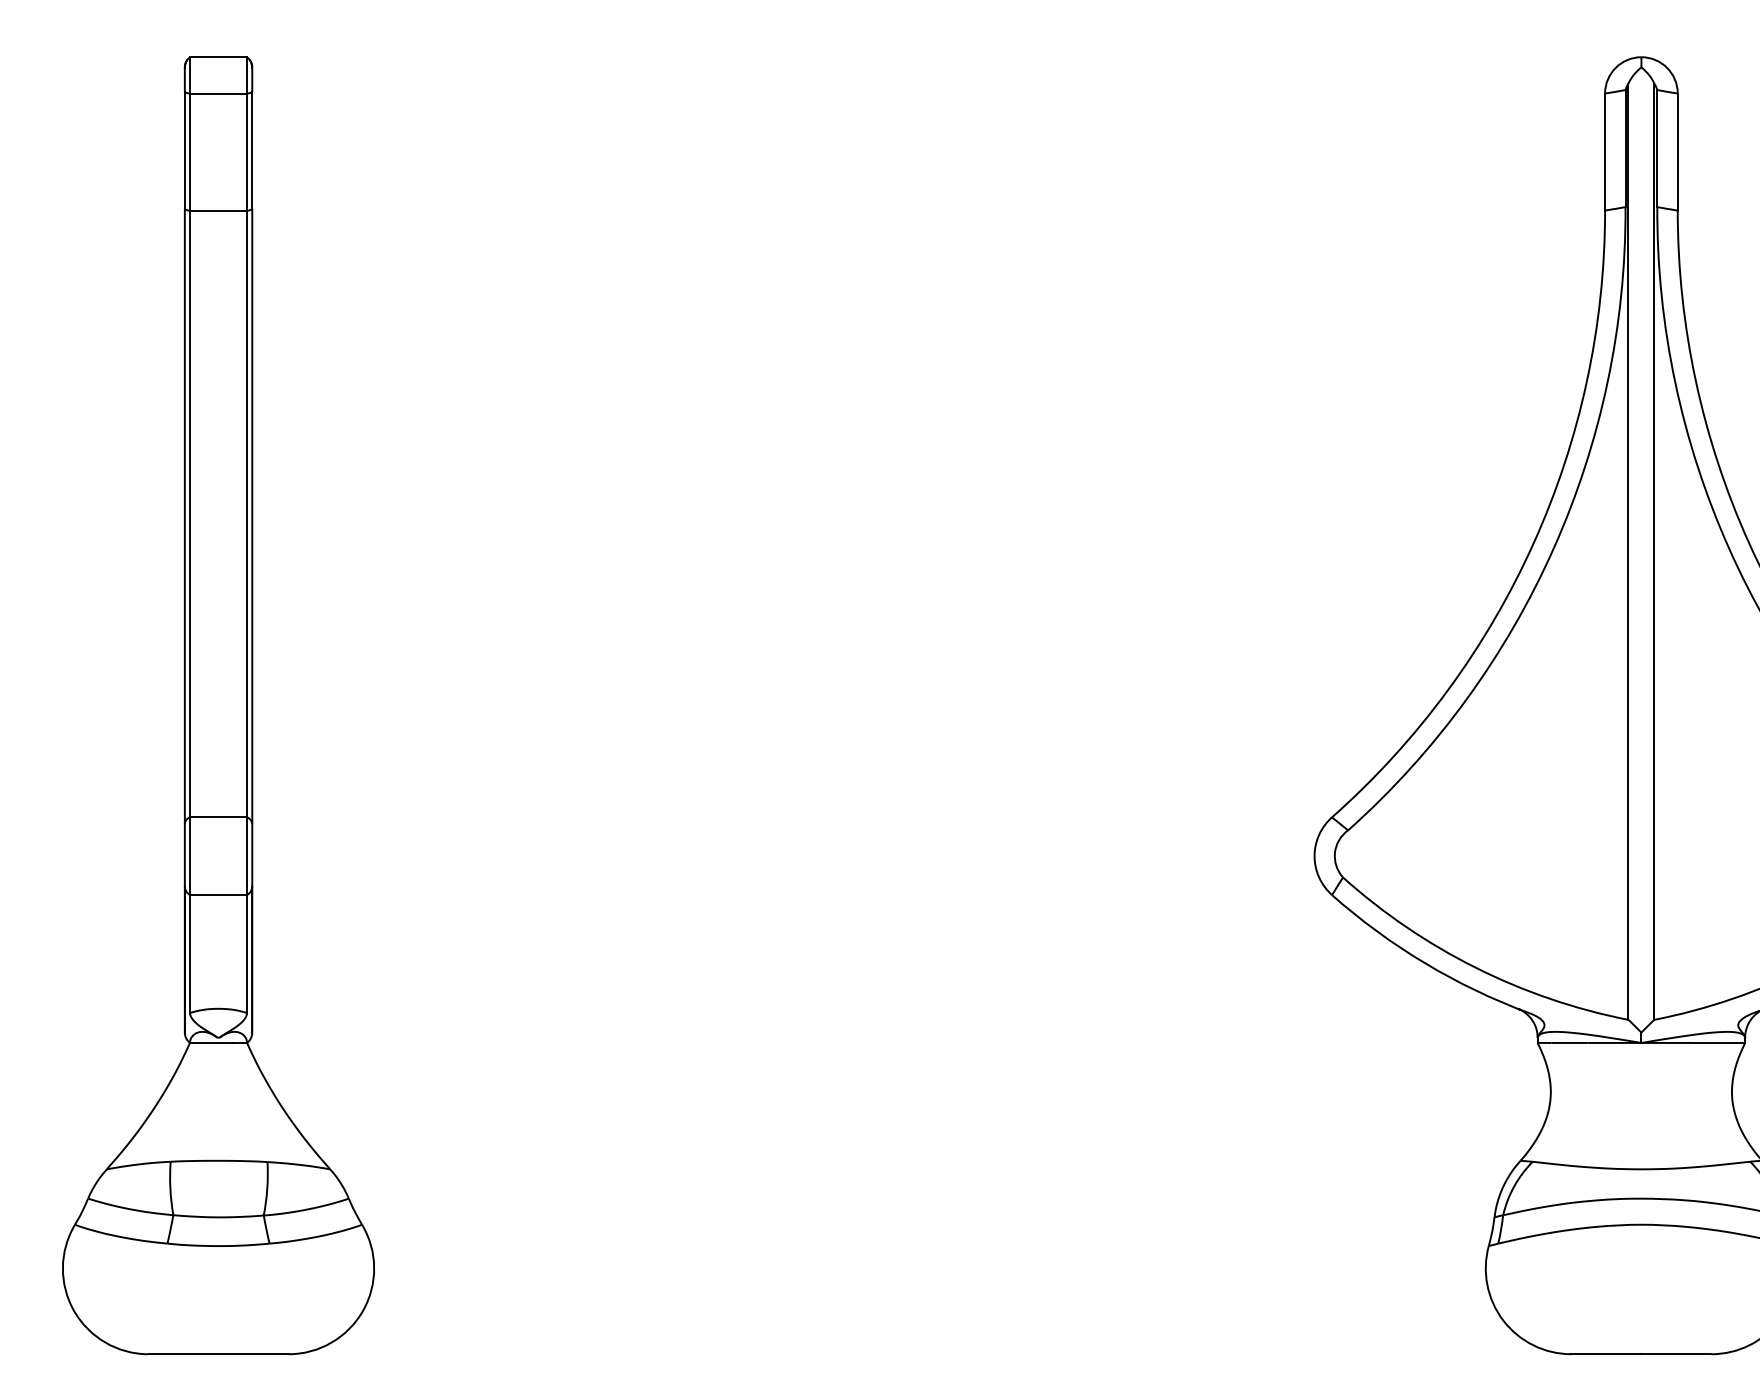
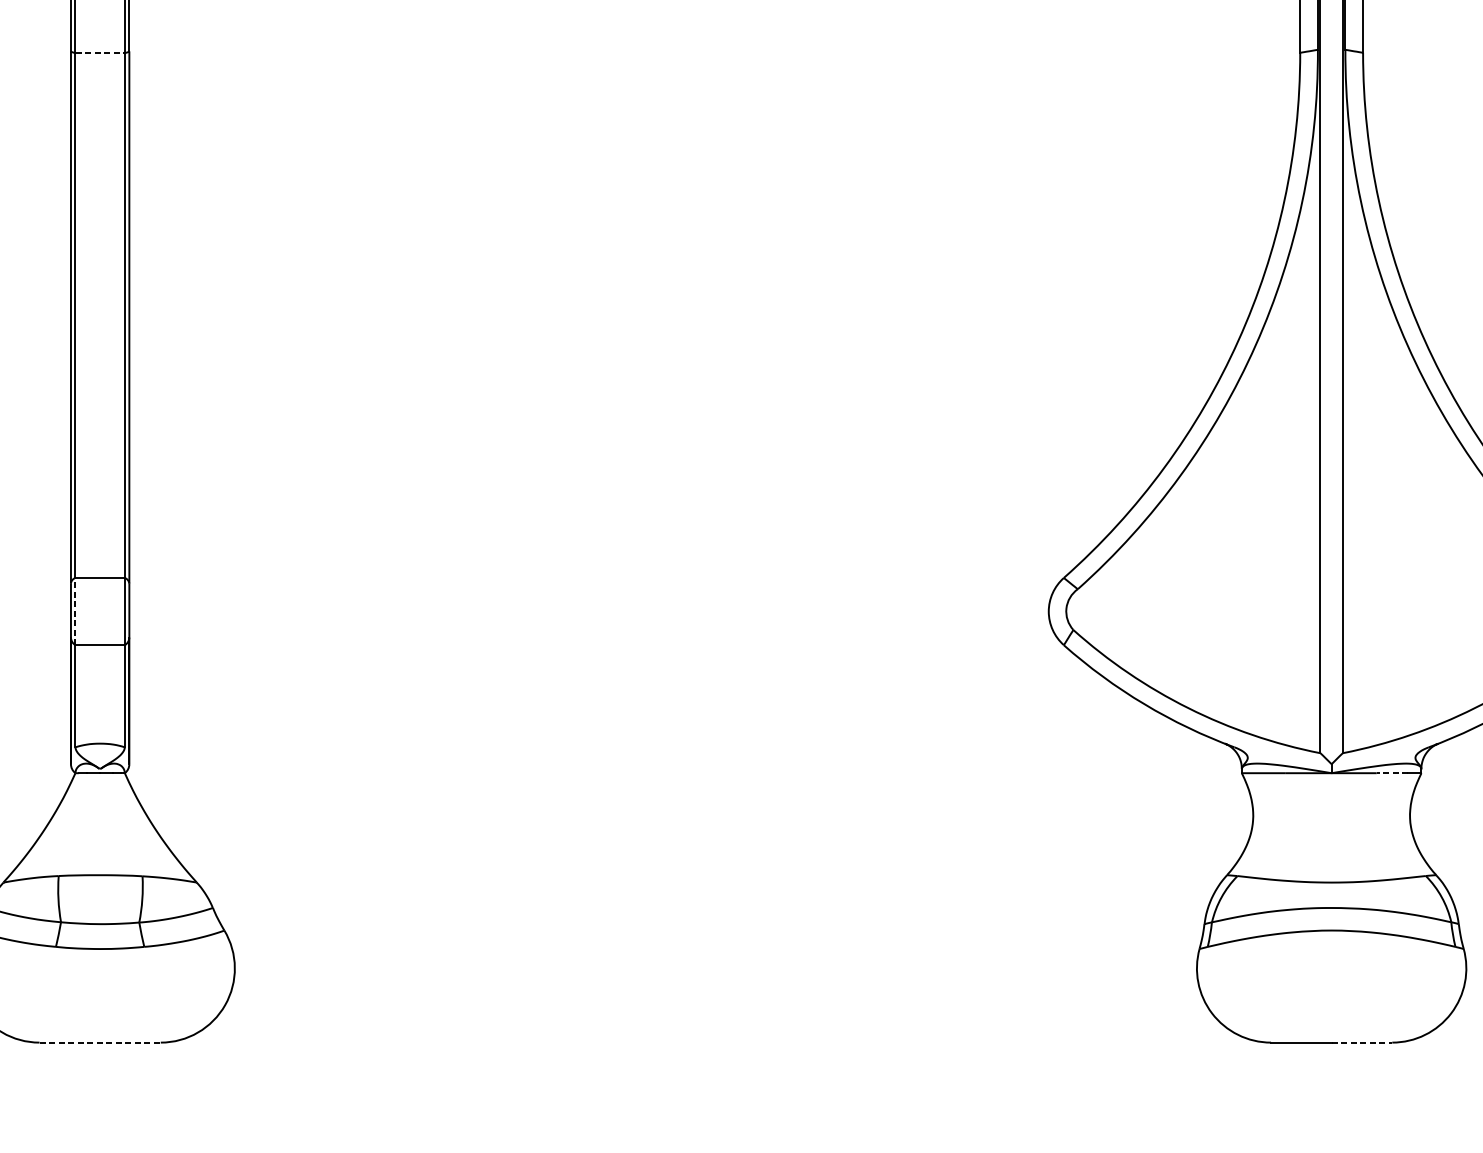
line: (218, 210) -> (100, 52), solid -> dashed
line: (190, 856) -> (75, 611), solid -> dashed
line: (1711, 1042) -> (1392, 772), solid -> dashed
line: (219, 1354) -> (100, 1042), solid -> dashed
line: (1676, 1354) -> (1362, 1042), solid -> dashed

